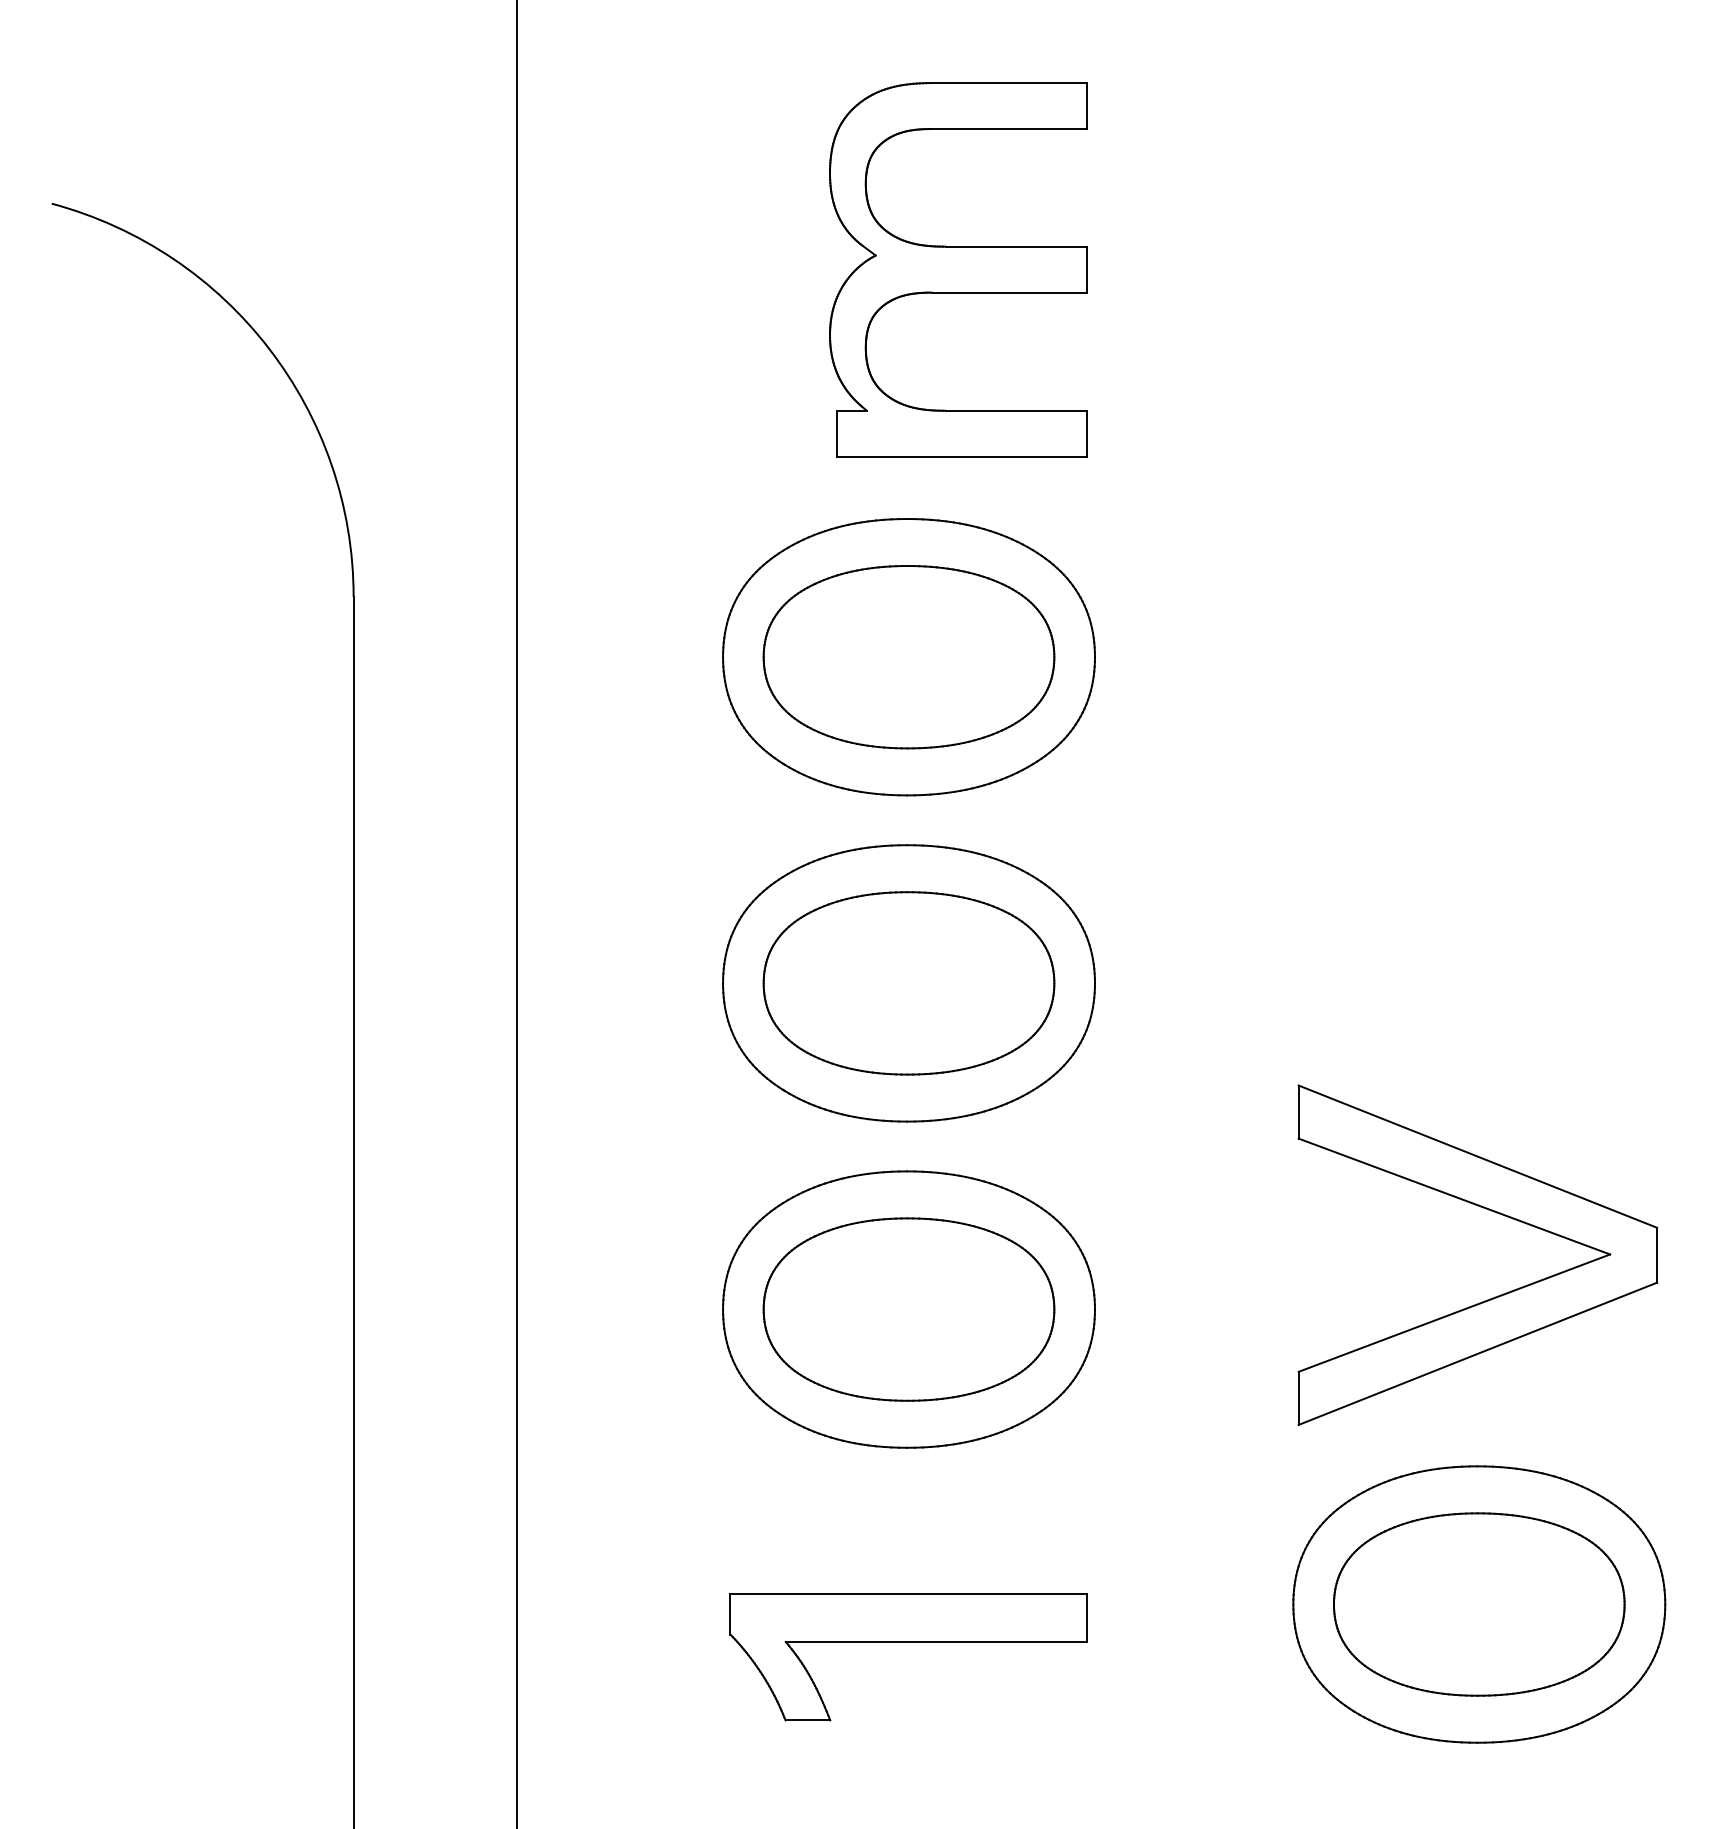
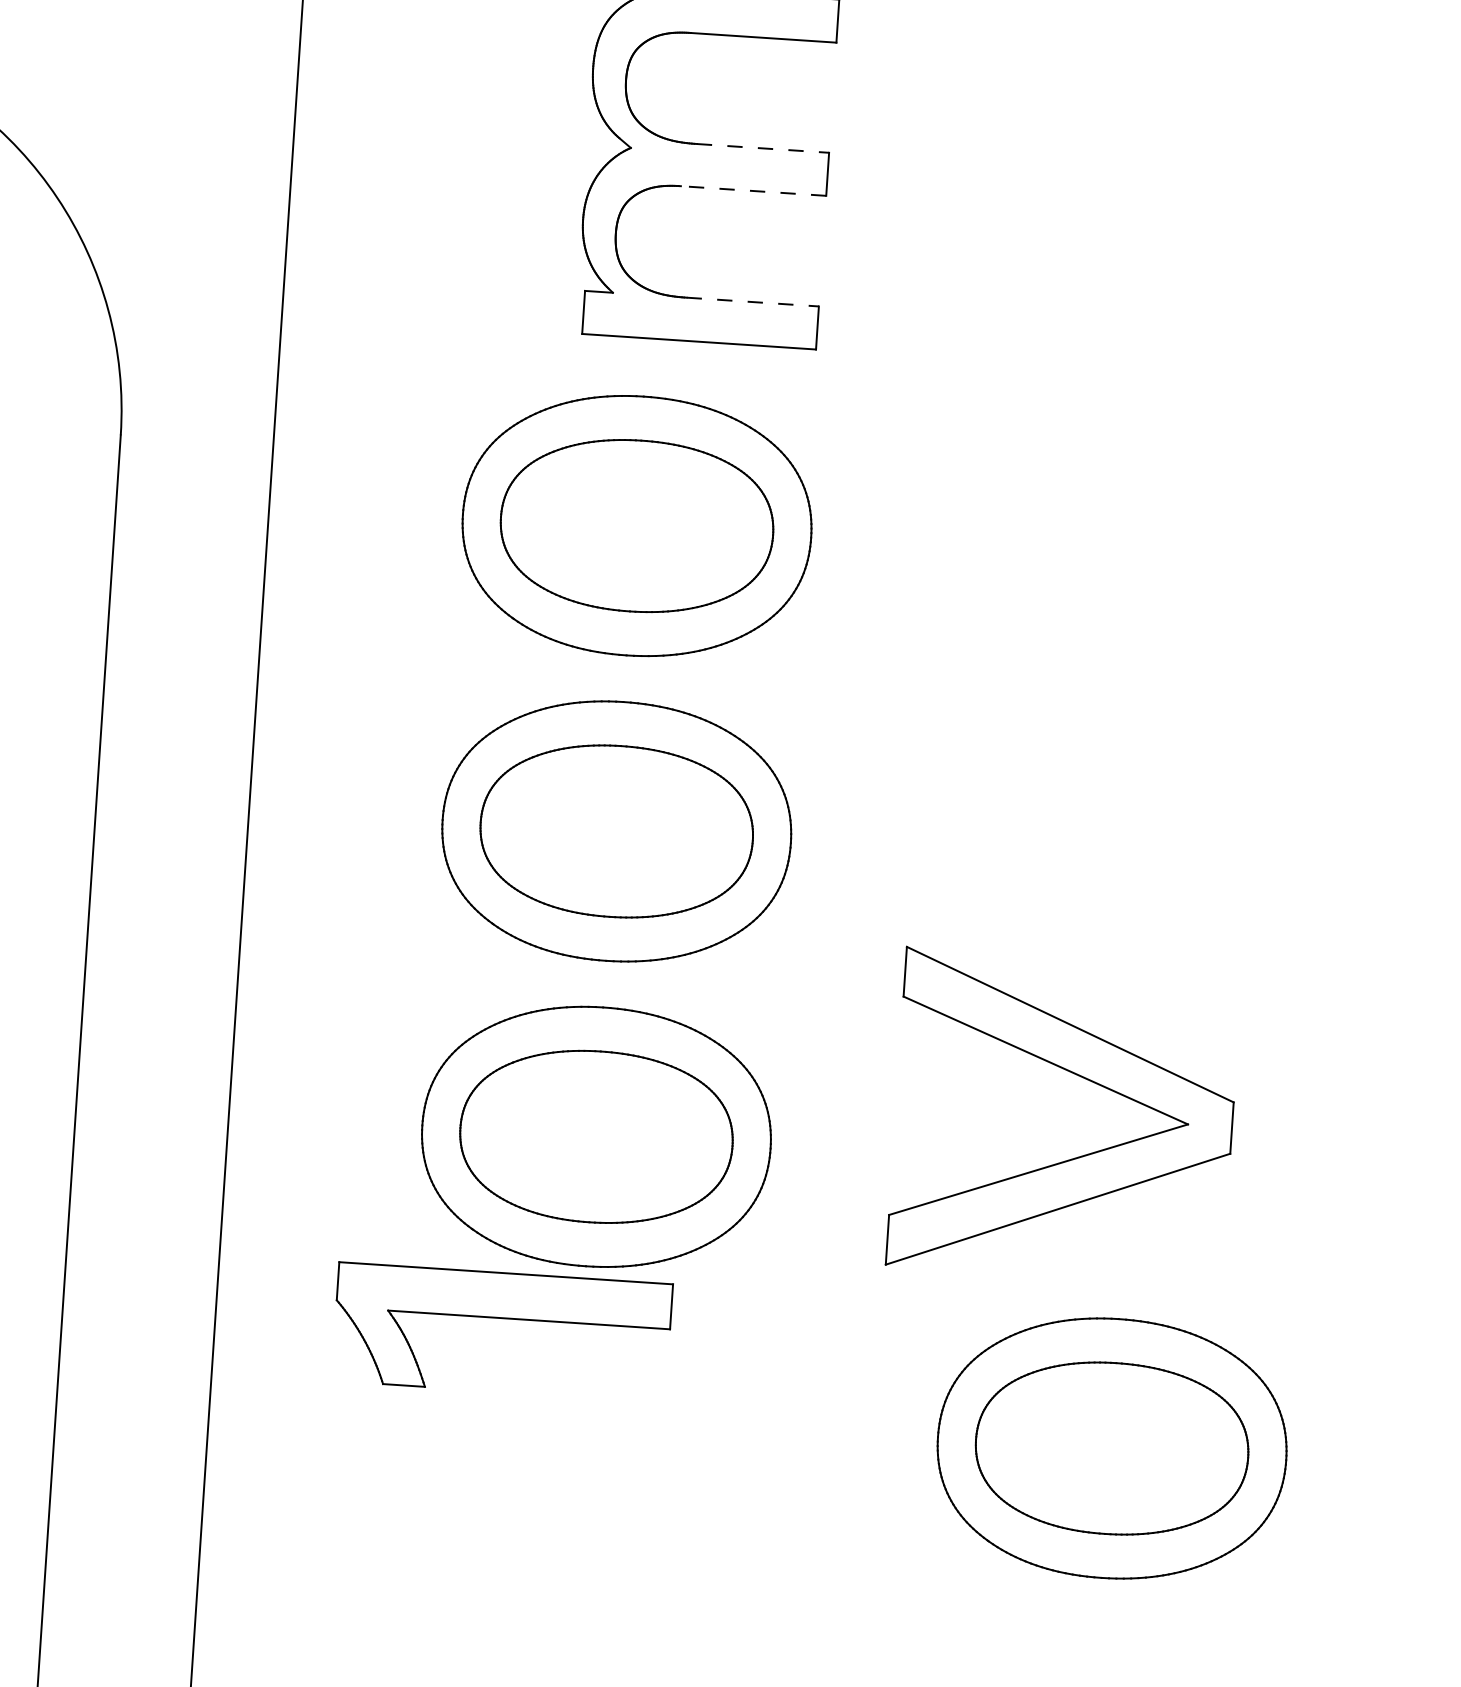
line: (1016, 246) -> (763, 148), solid -> dashed
line: (1009, 292) -> (753, 190), solid -> dashed
line: (1016, 410) -> (753, 301), solid -> dashed
part: (1493, 1212) -> (1081, 1077), moved
part: (908, 1642) -> (503, 1318), moved

